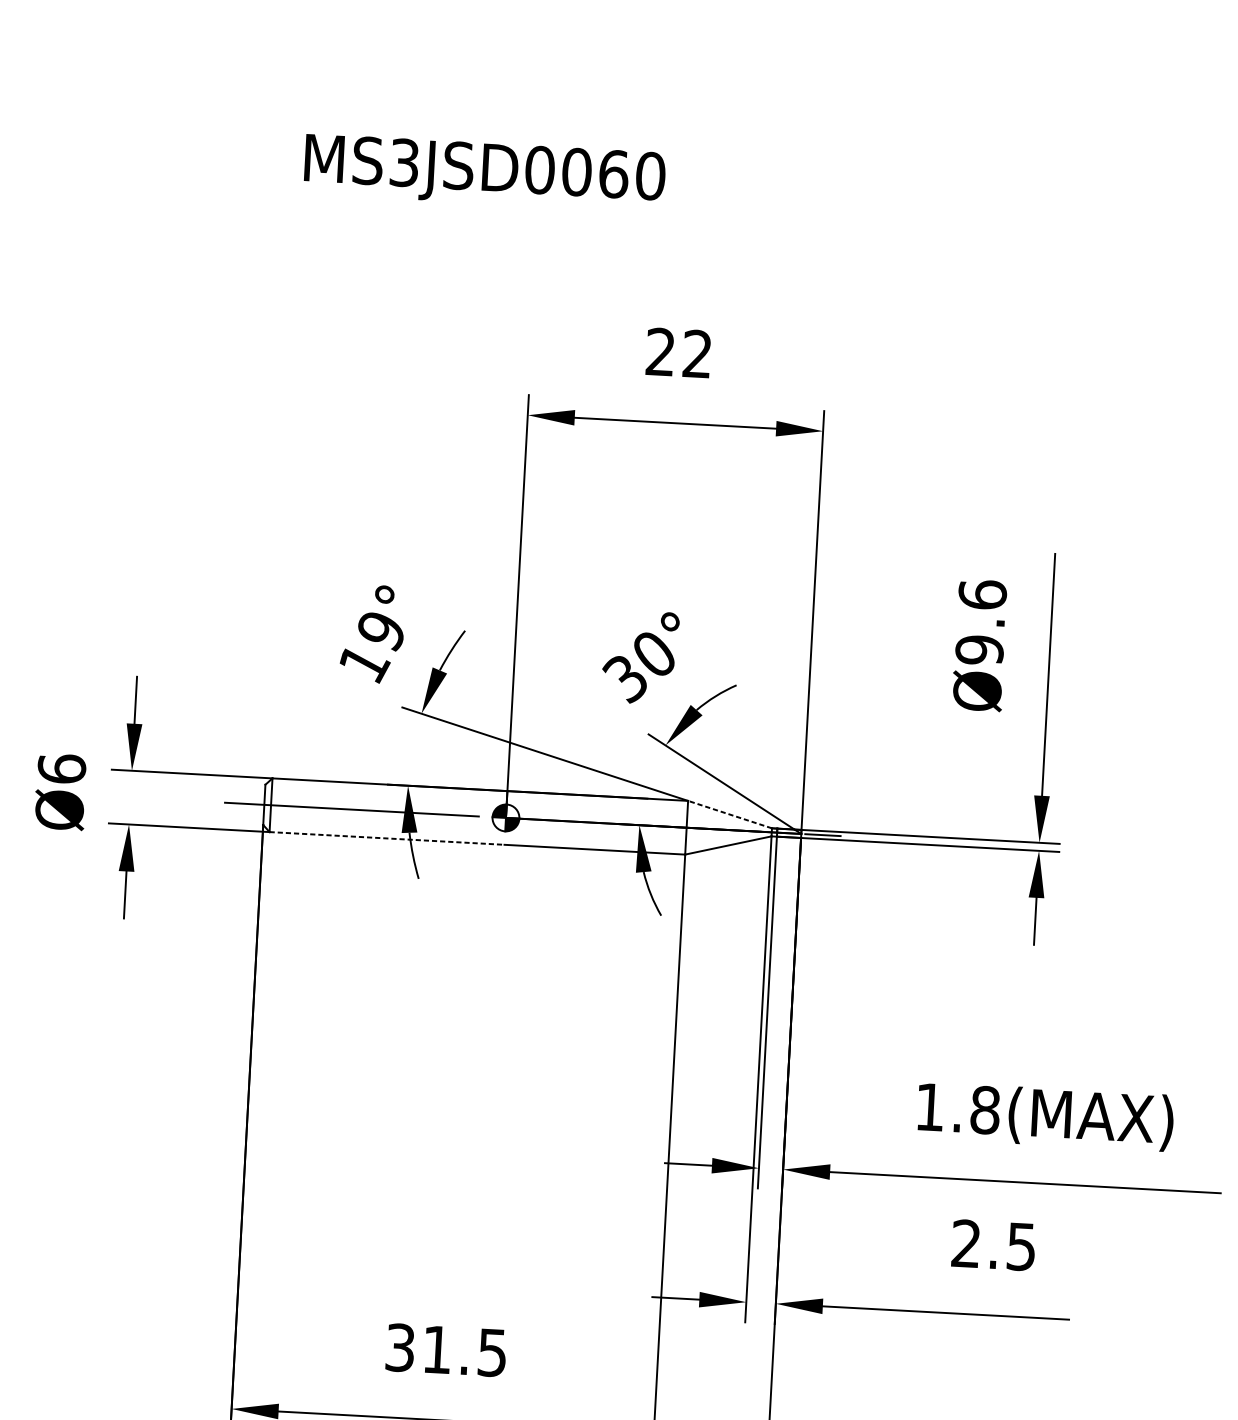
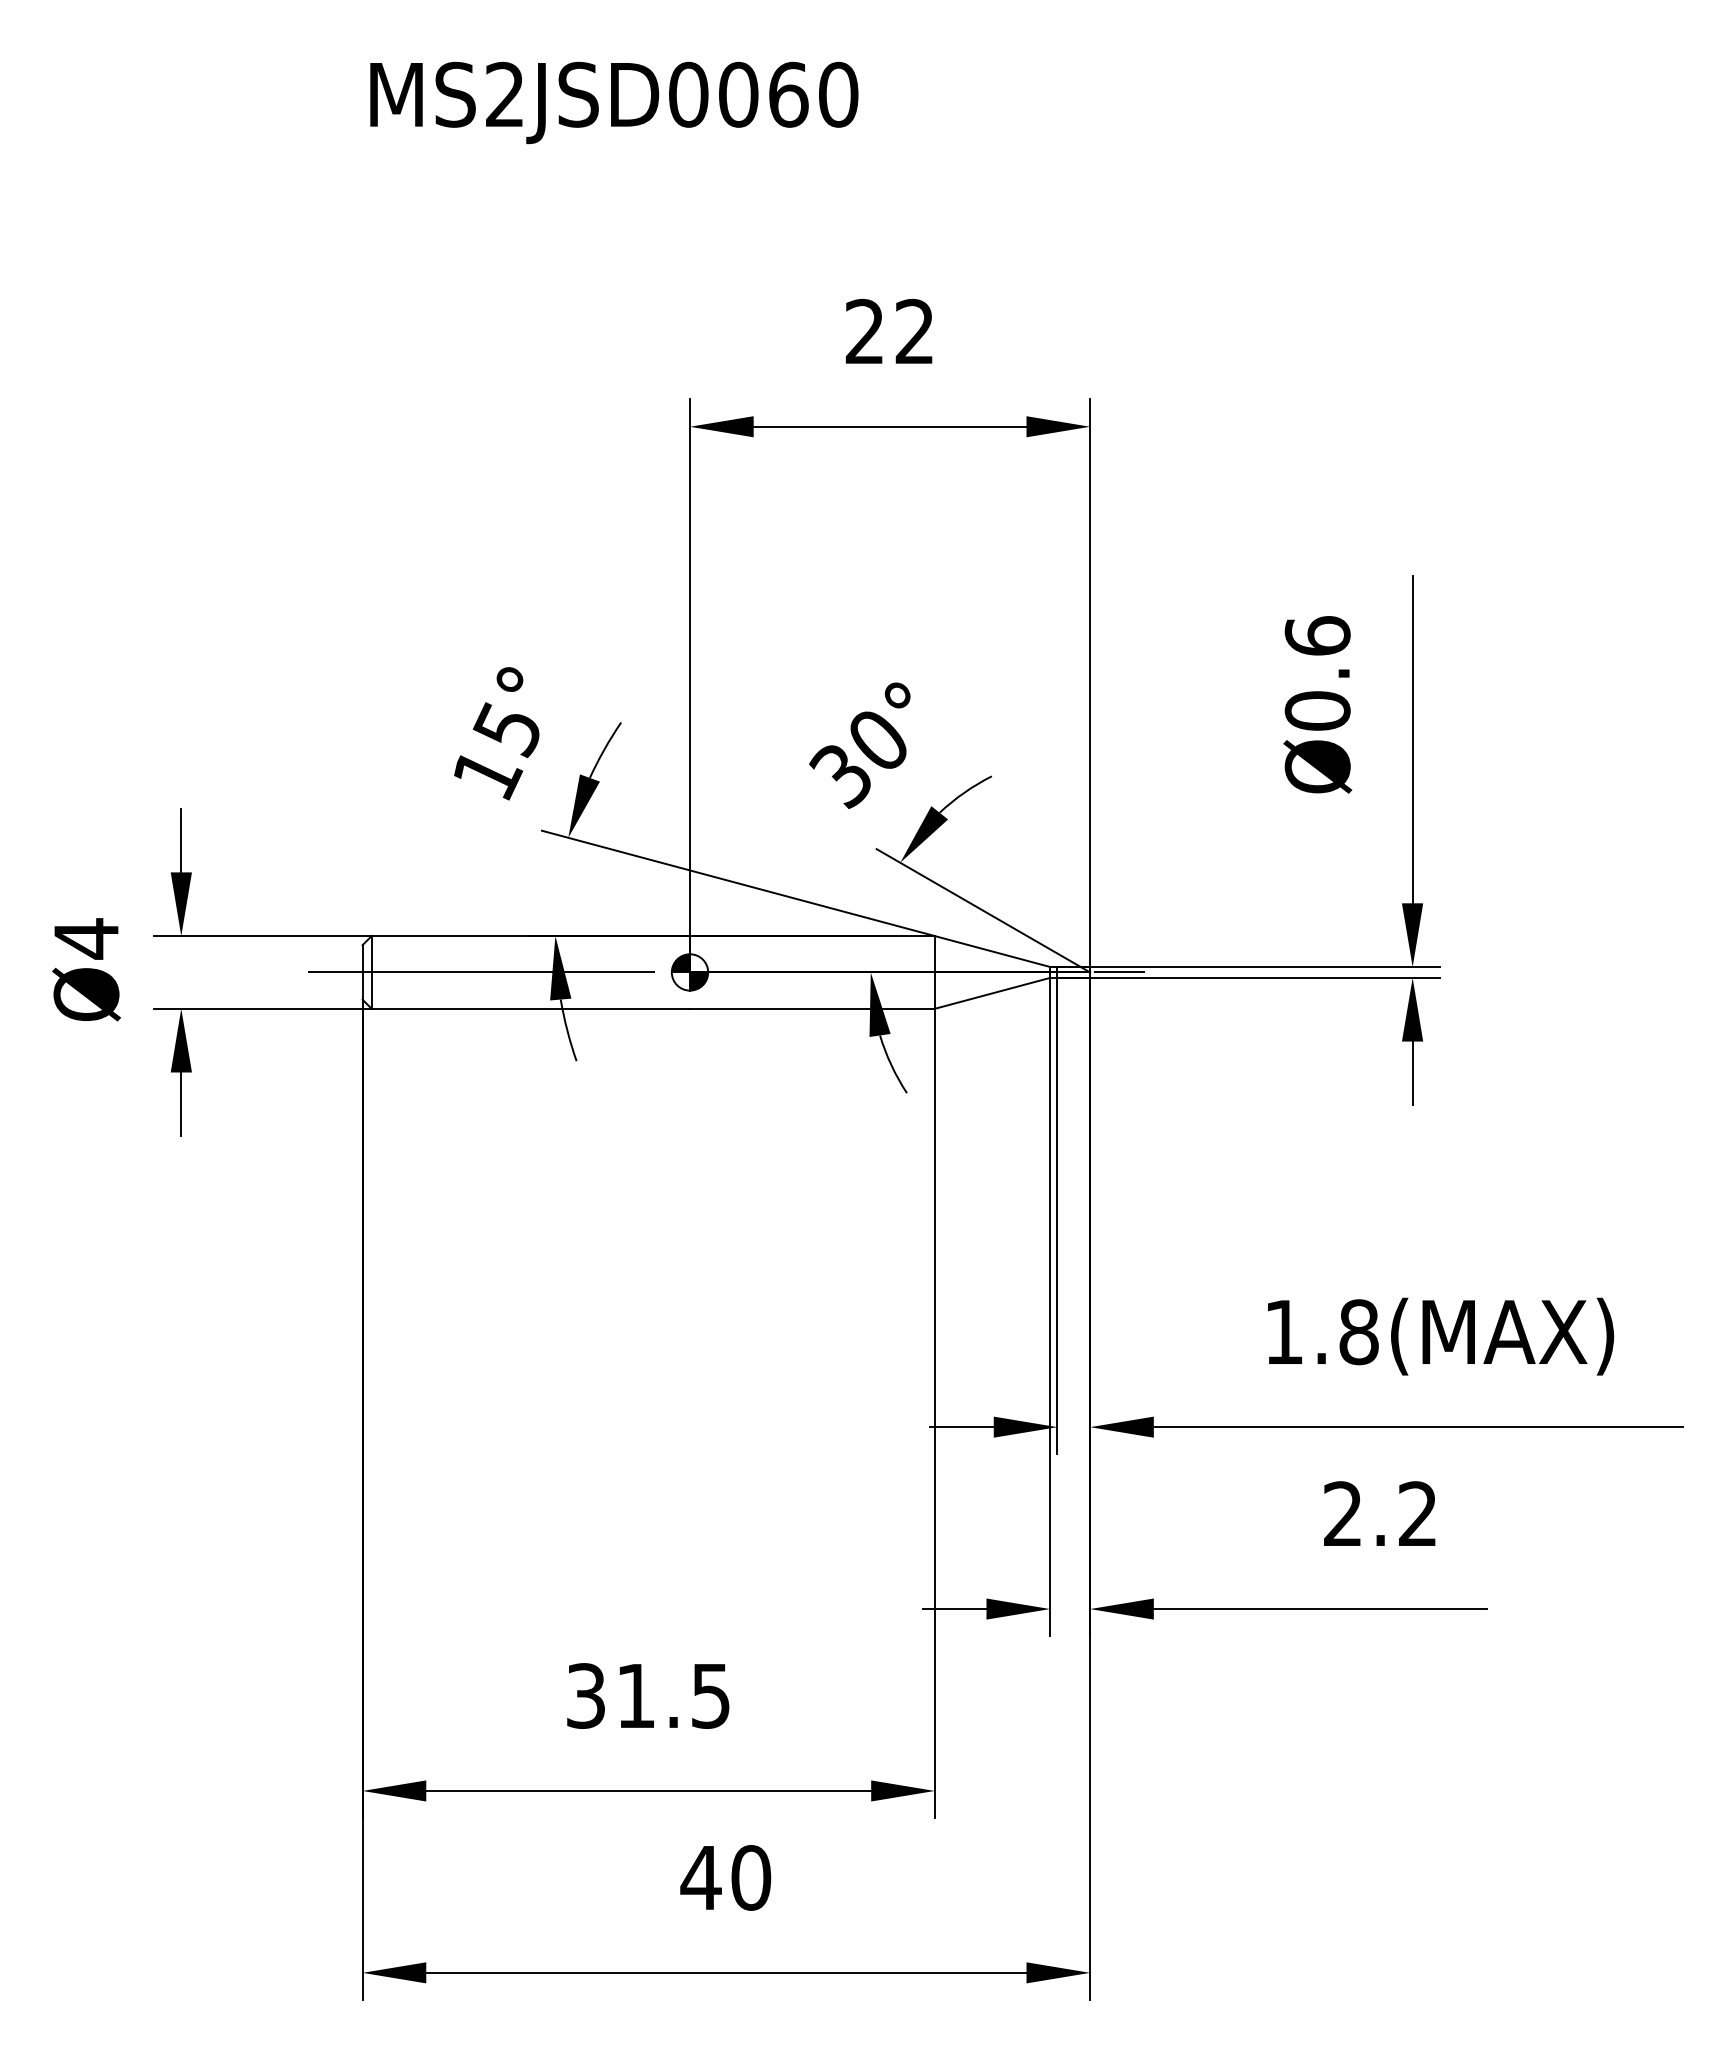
text: (404, 162) -> (504, 94), MS3JSD0060 -> MS2JSD0060
text: (379, 632) -> (505, 730), 19° -> 15°
text: (979, 649) -> (1317, 710), Ø9.6 -> Ø0.6
text: (61, 768) -> (86, 938), Ø6 -> Ø4
line: (730, 814) -> (992, 951), dashed -> solid
line: (387, 838) -> (531, 1008), dashed -> solid
text: (1021, 1247) -> (1417, 1514), 2.5 -> 2.2

